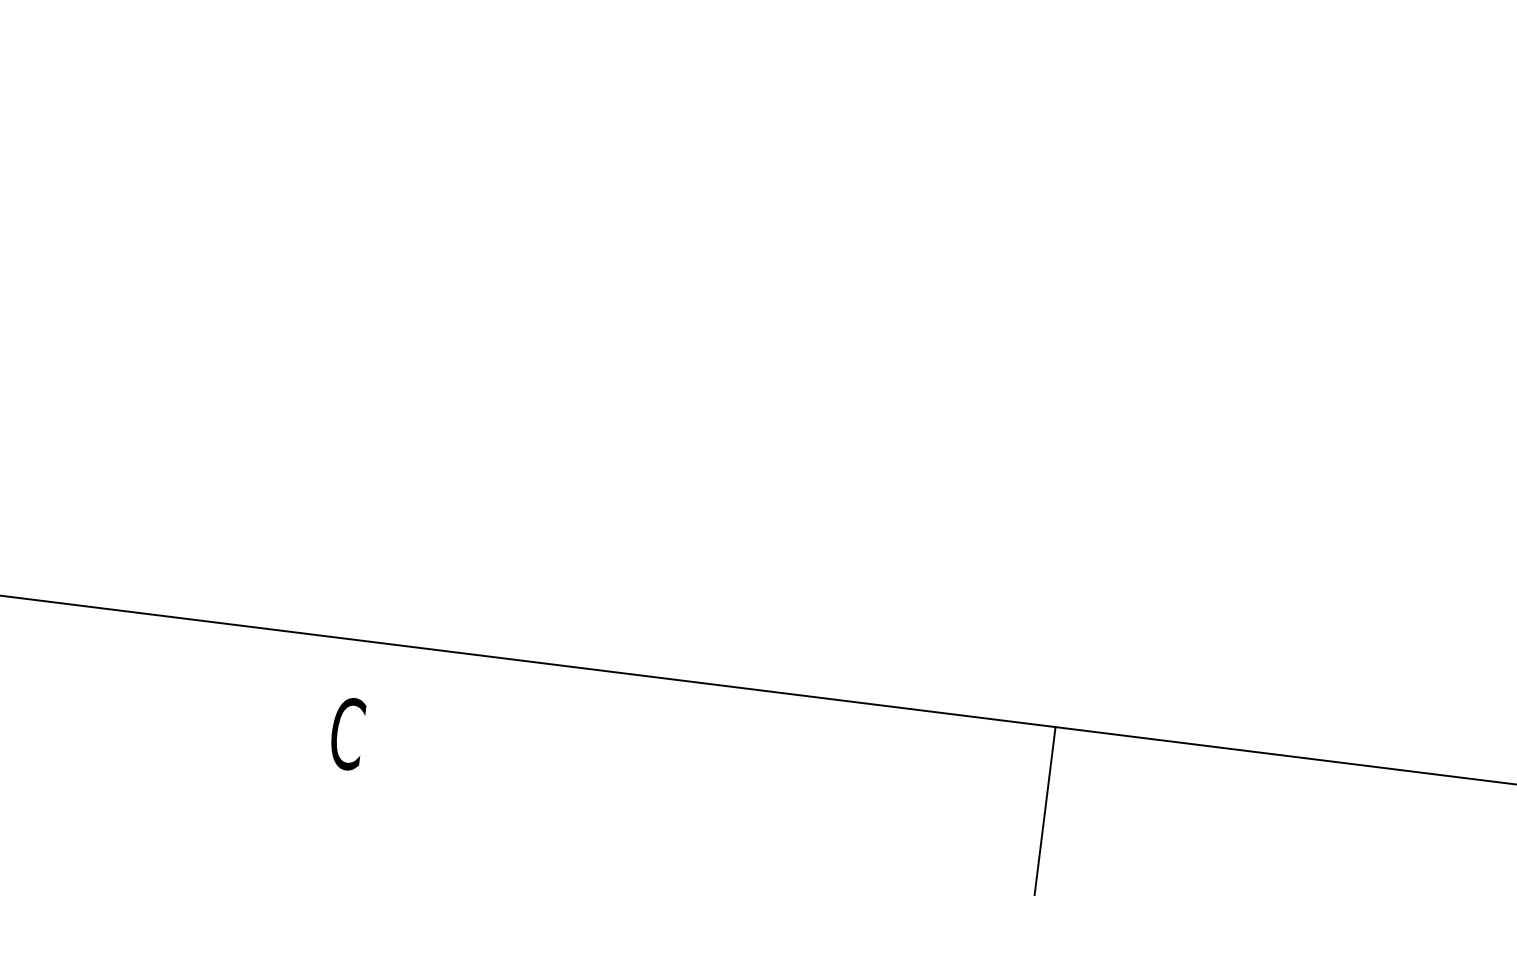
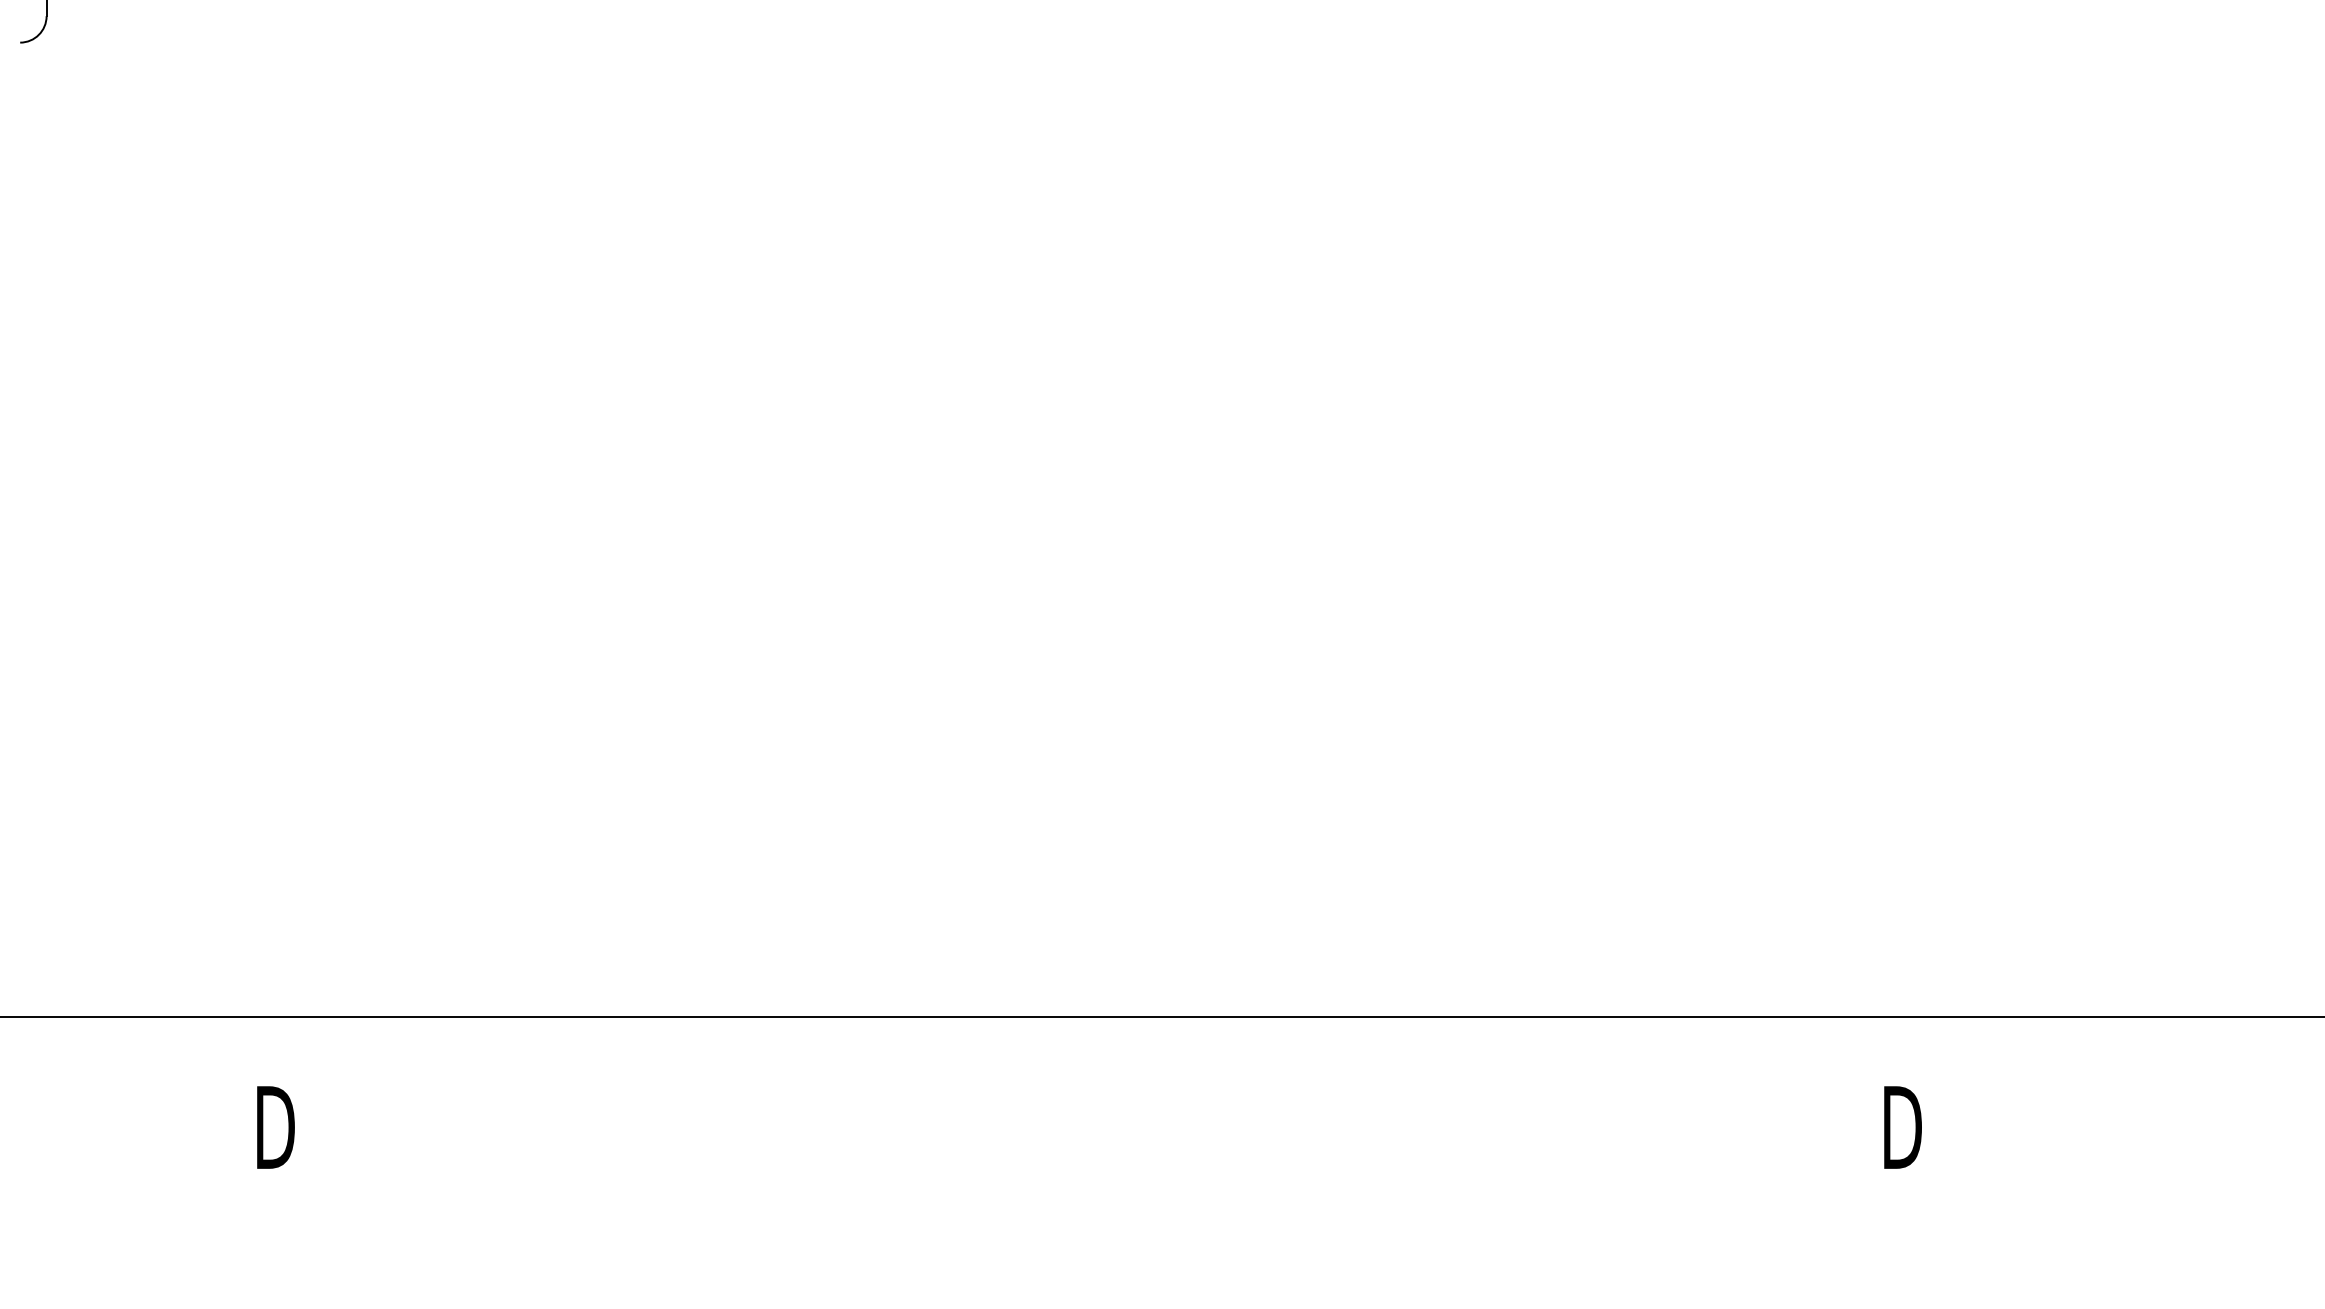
text: (348, 733) -> (274, 1127), C -> D
line: (1044, 811) -> (1094, 1116), removed

